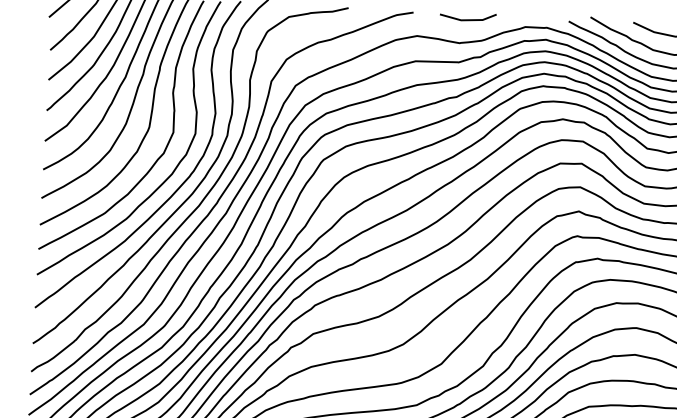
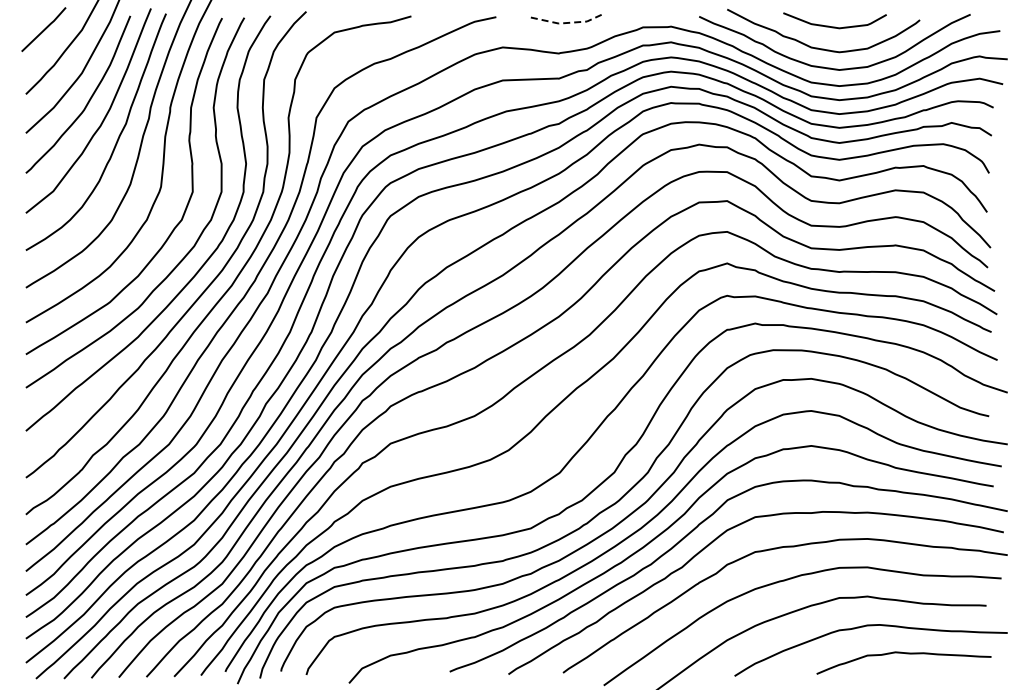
line: (468, 19) -> (568, 22), solid -> dashed

